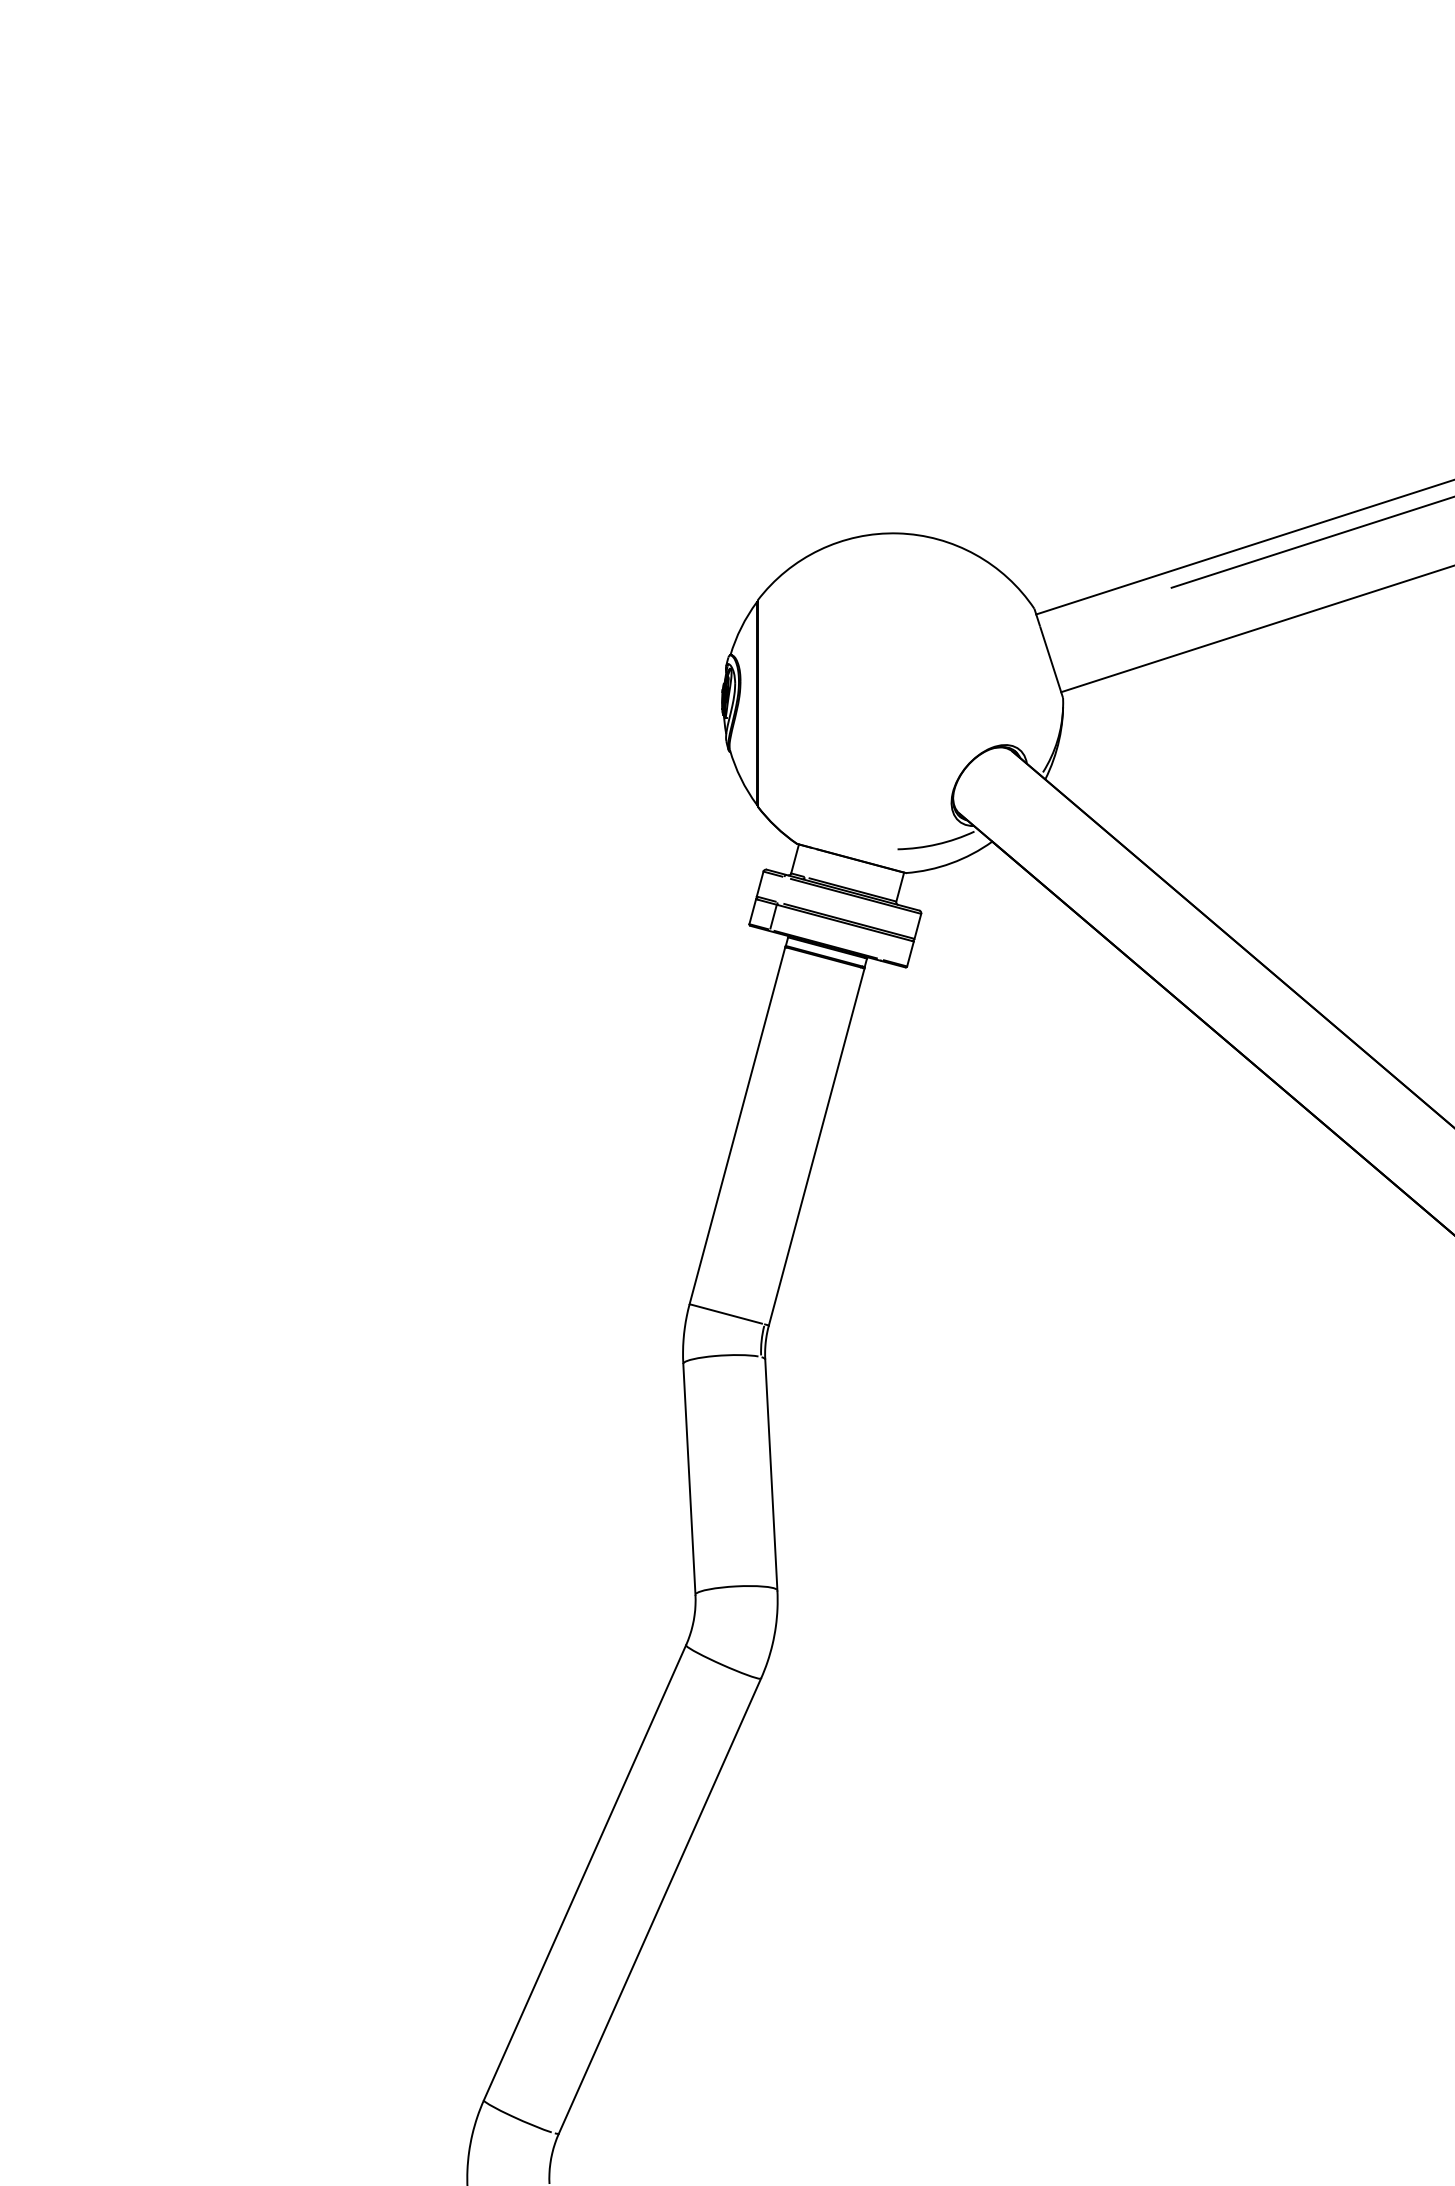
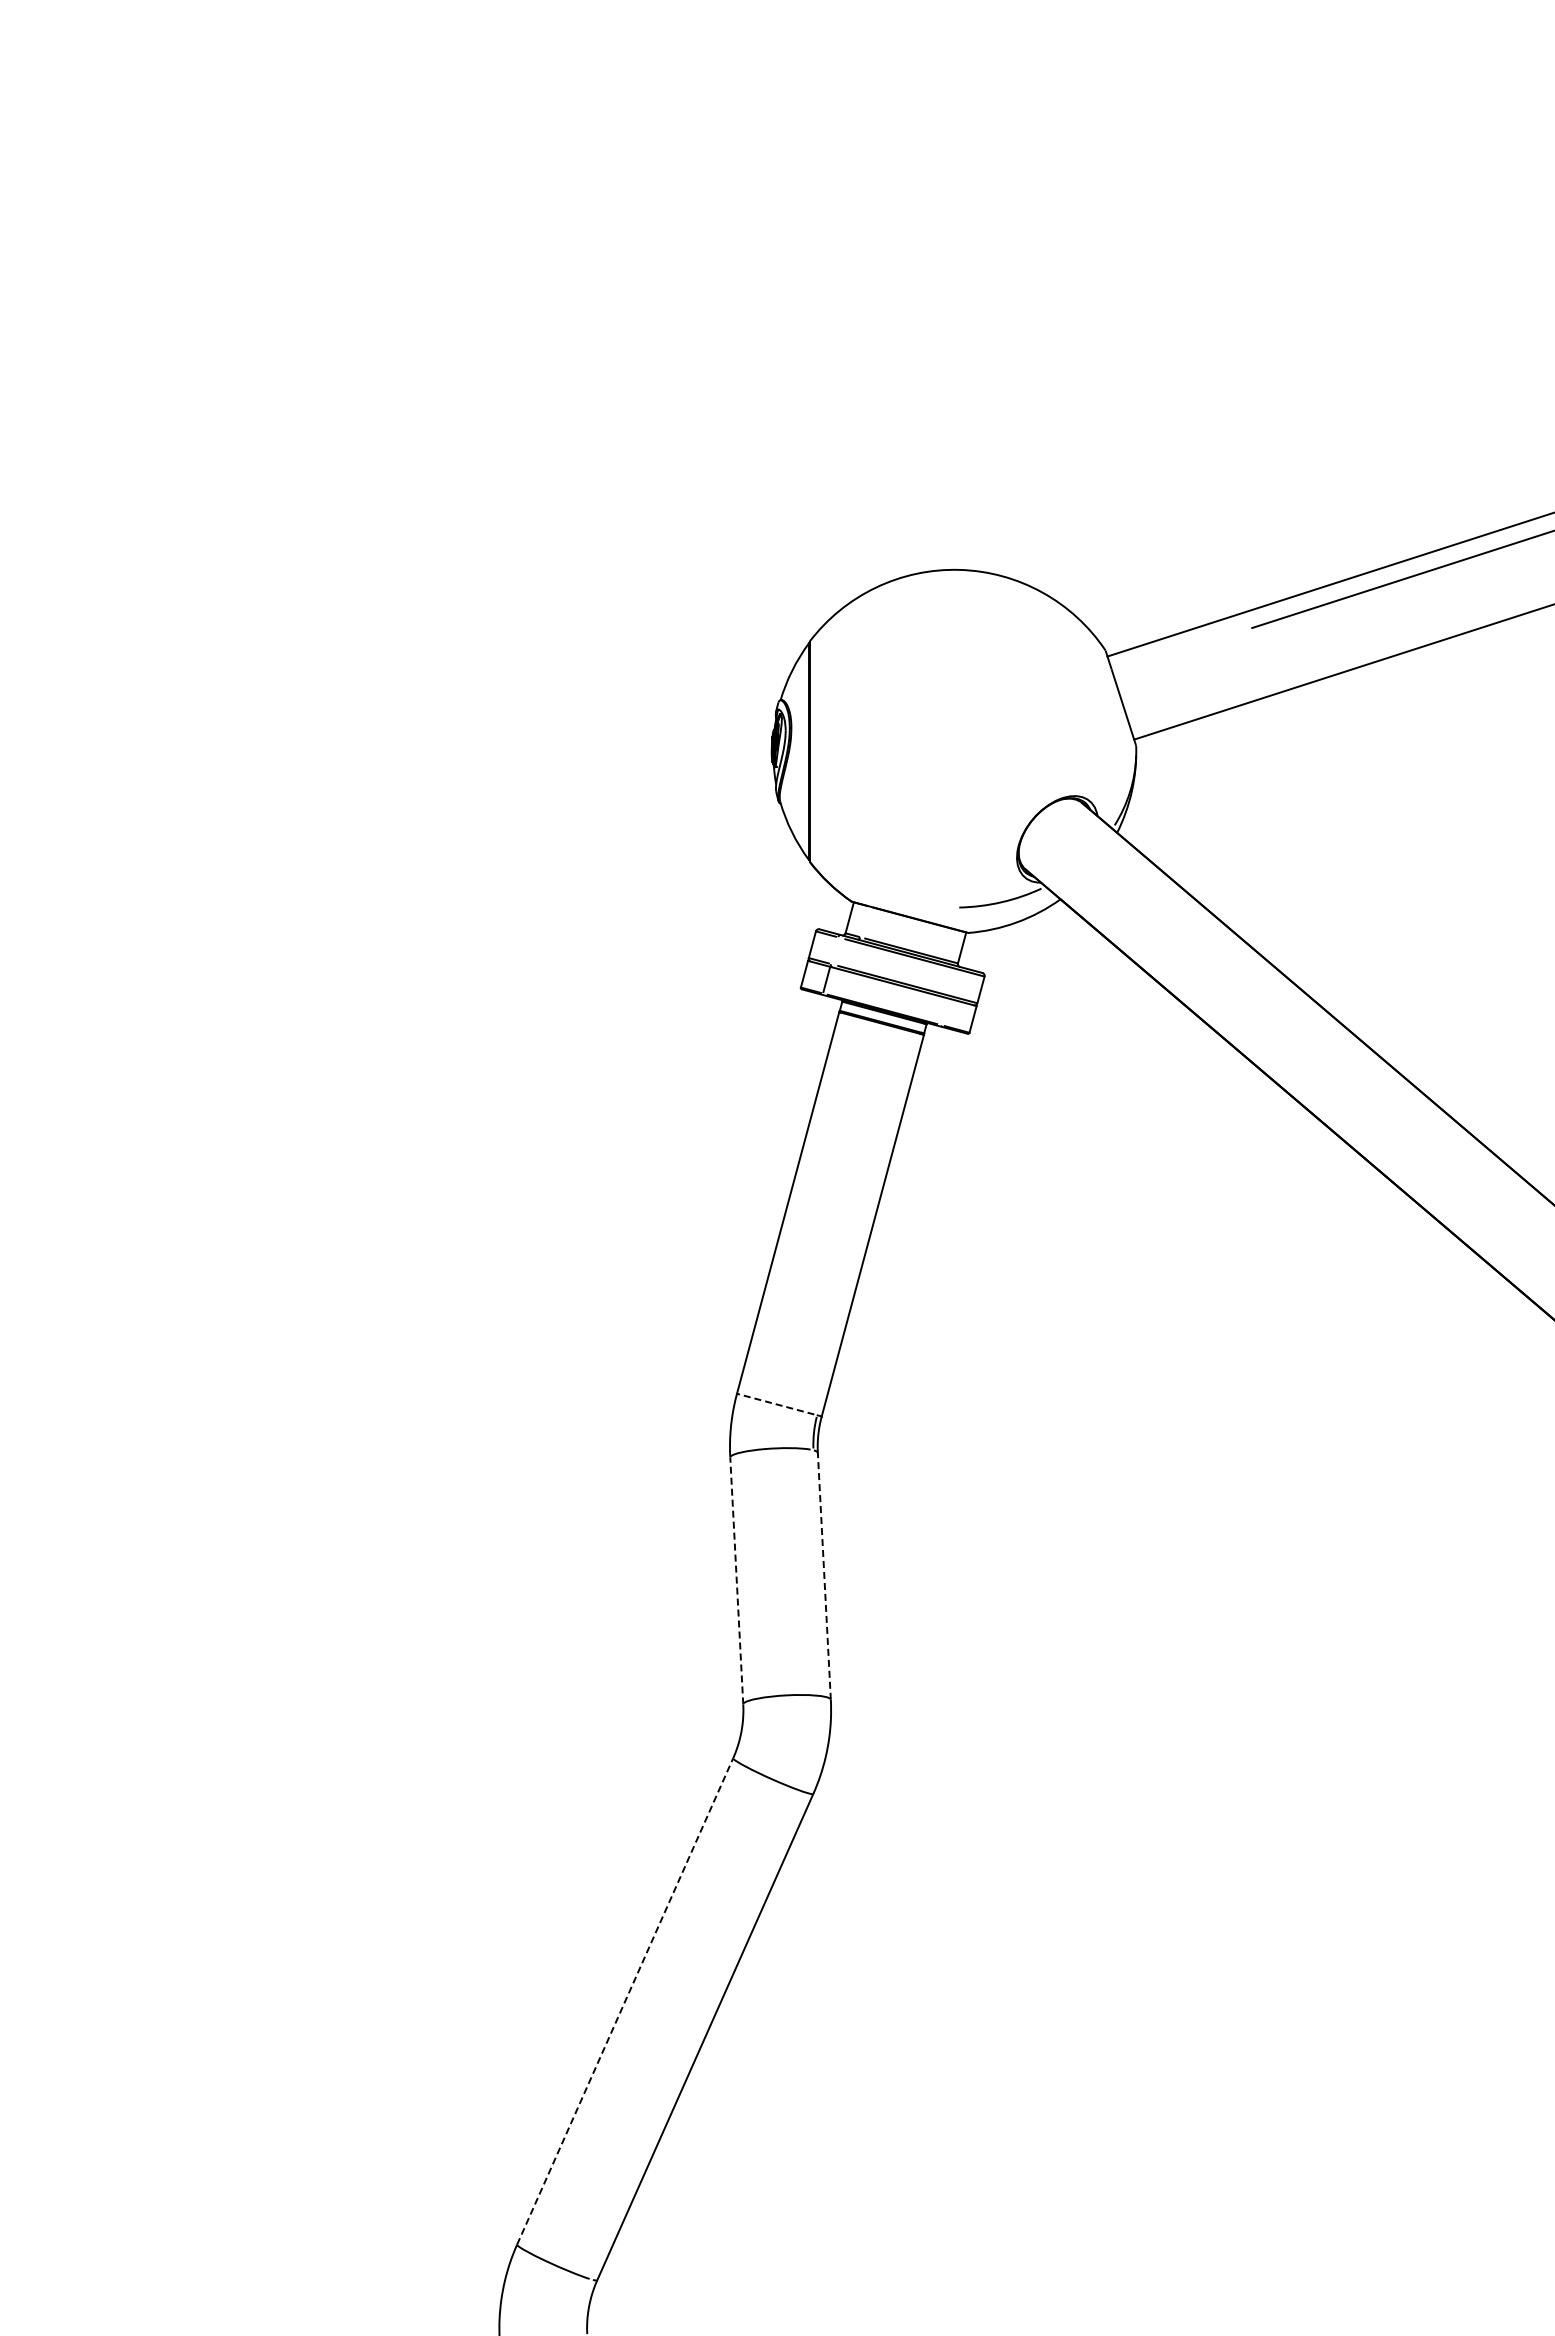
line: (725, 1314) -> (775, 1404), solid -> dashed
line: (771, 1475) -> (824, 1576), solid -> dashed
line: (689, 1478) -> (736, 1580), solid -> dashed
line: (585, 1872) -> (625, 2001), solid -> dashed

